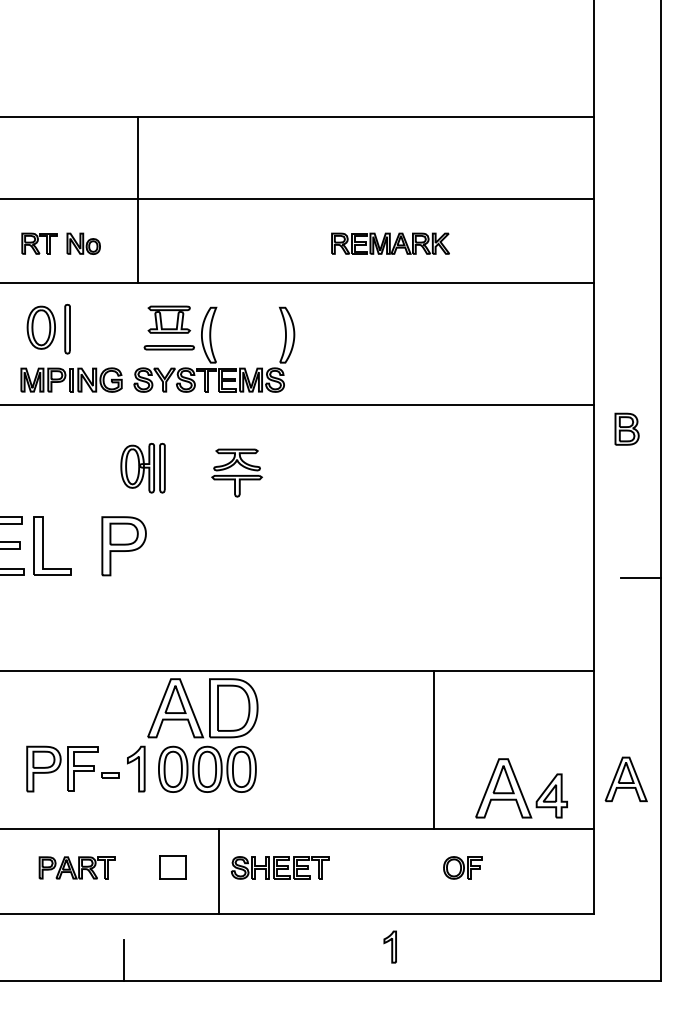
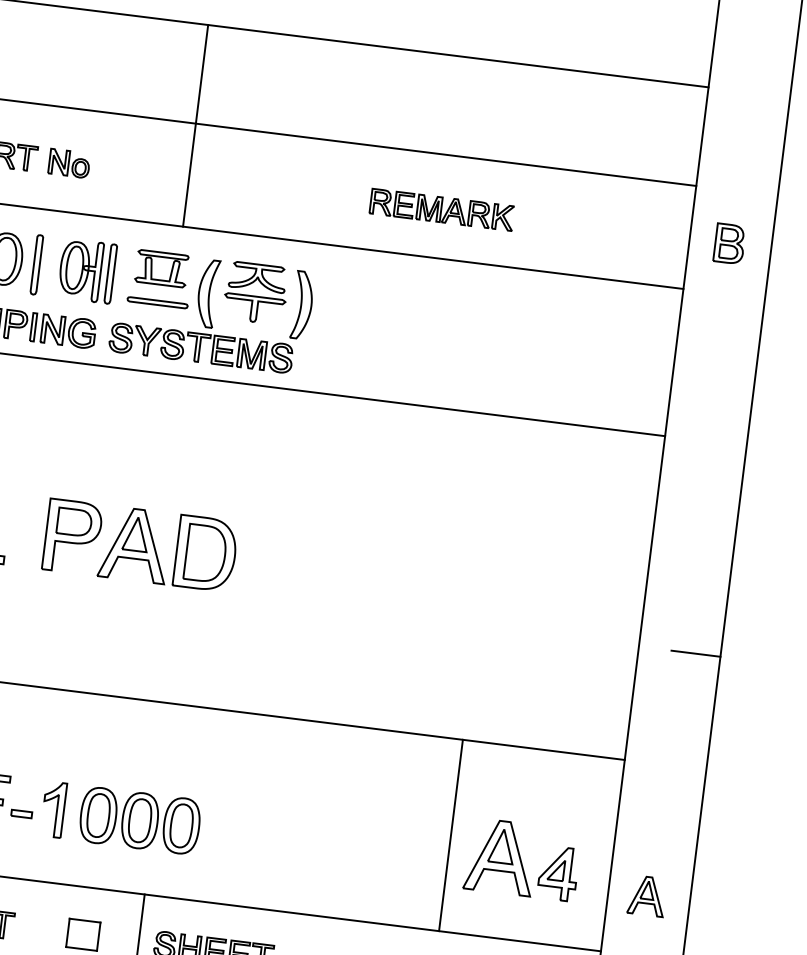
line: (138, 200) -> (195, 125), moved
part: (626, 428) -> (729, 242), moved
part: (142, 468) -> (86, 271), moved
part: (236, 472) -> (255, 292), moved
part: (209, 708) -> (176, 550), moved
line: (433, 749) -> (450, 834), moved
part: (625, 778) -> (646, 895), size x0.71
part: (521, 788) -> (522, 859), moved

